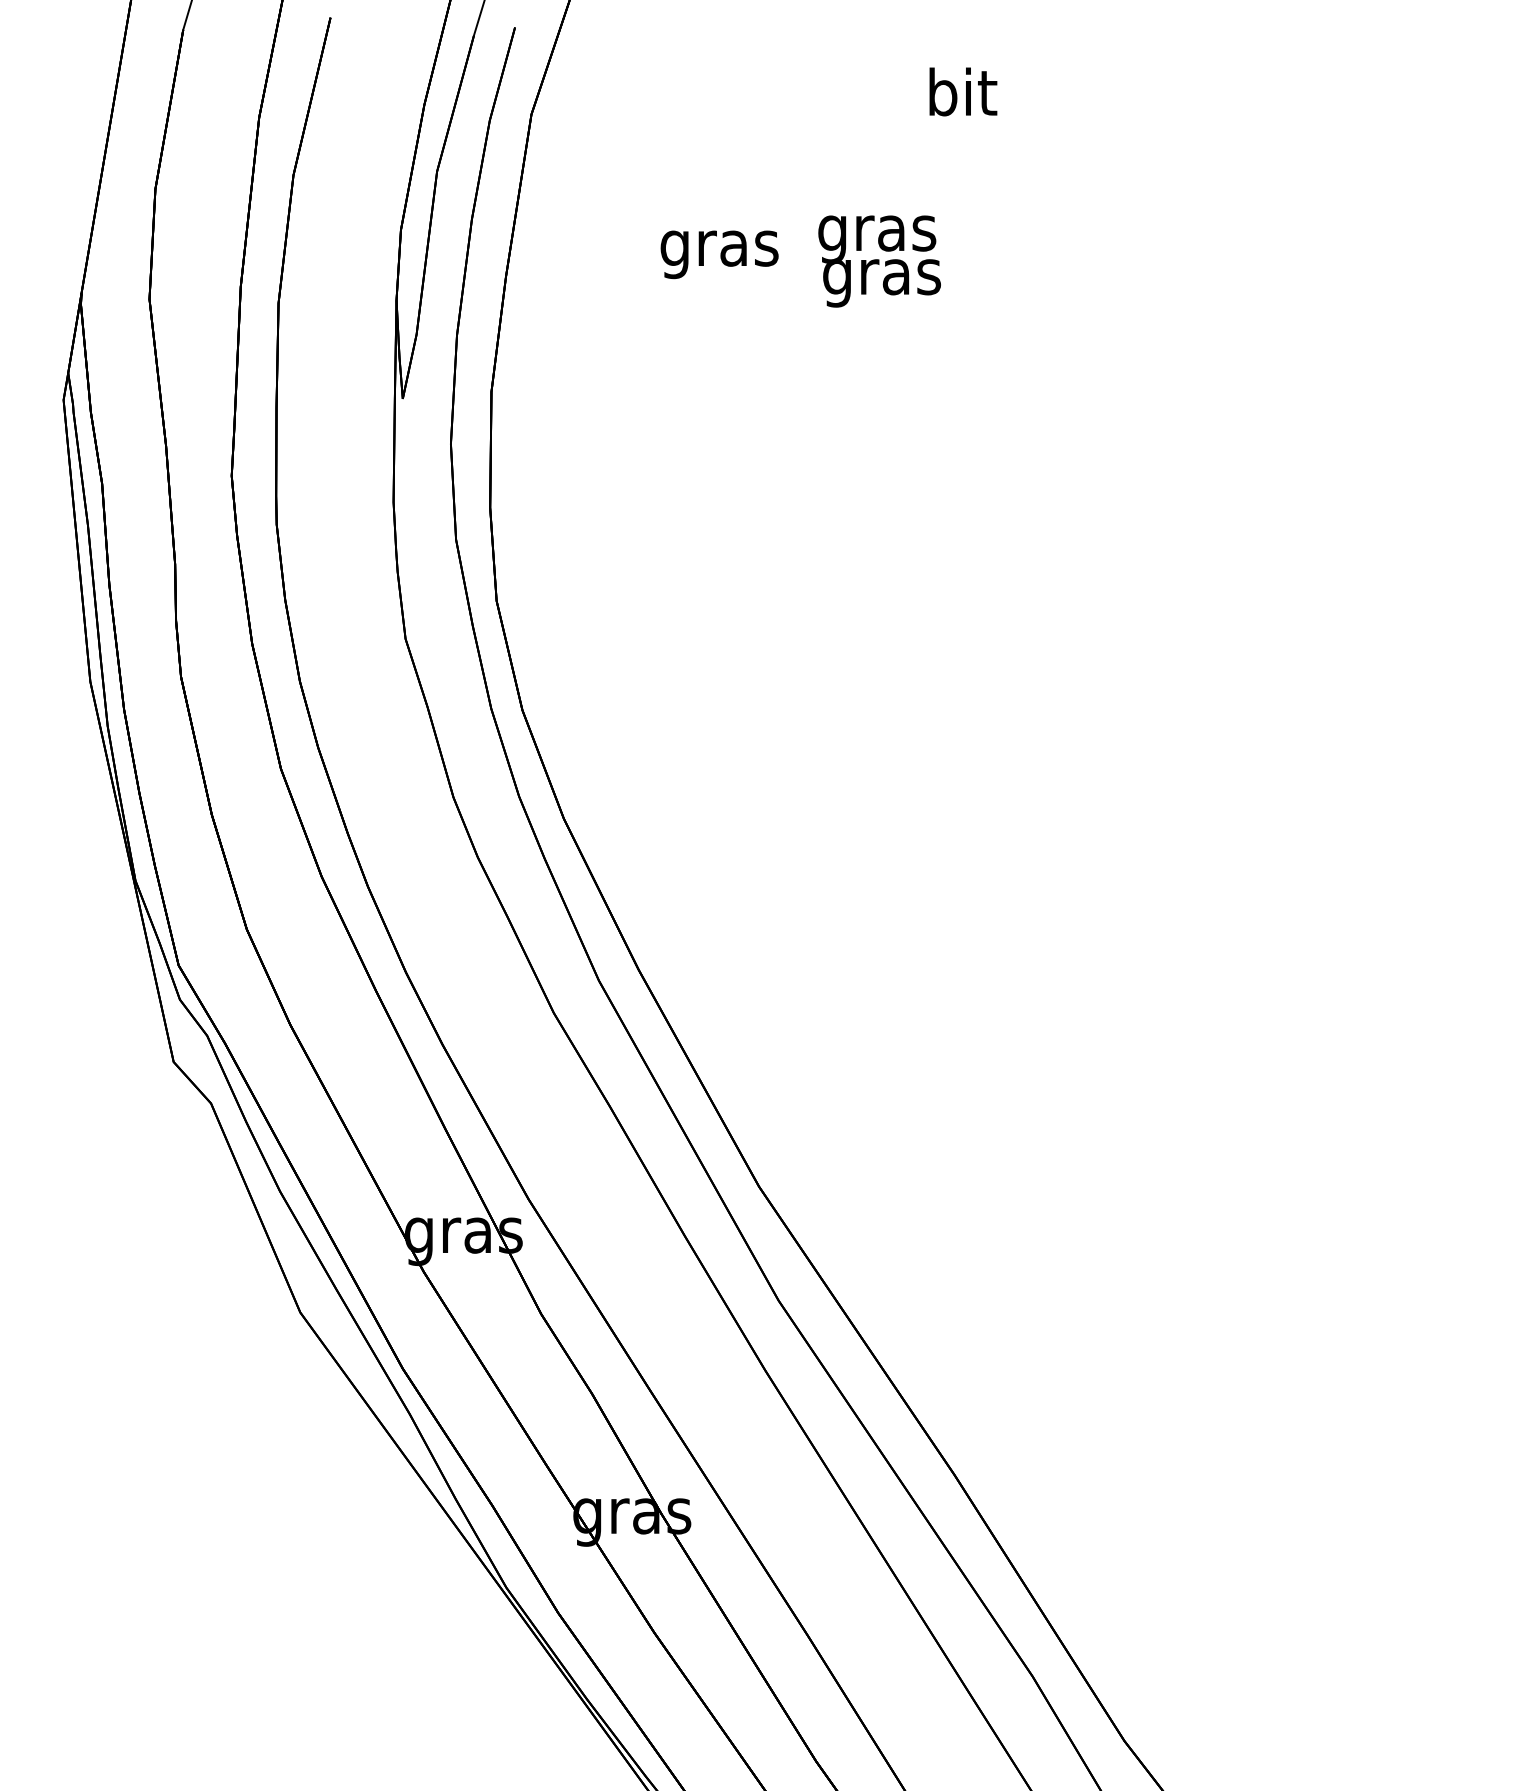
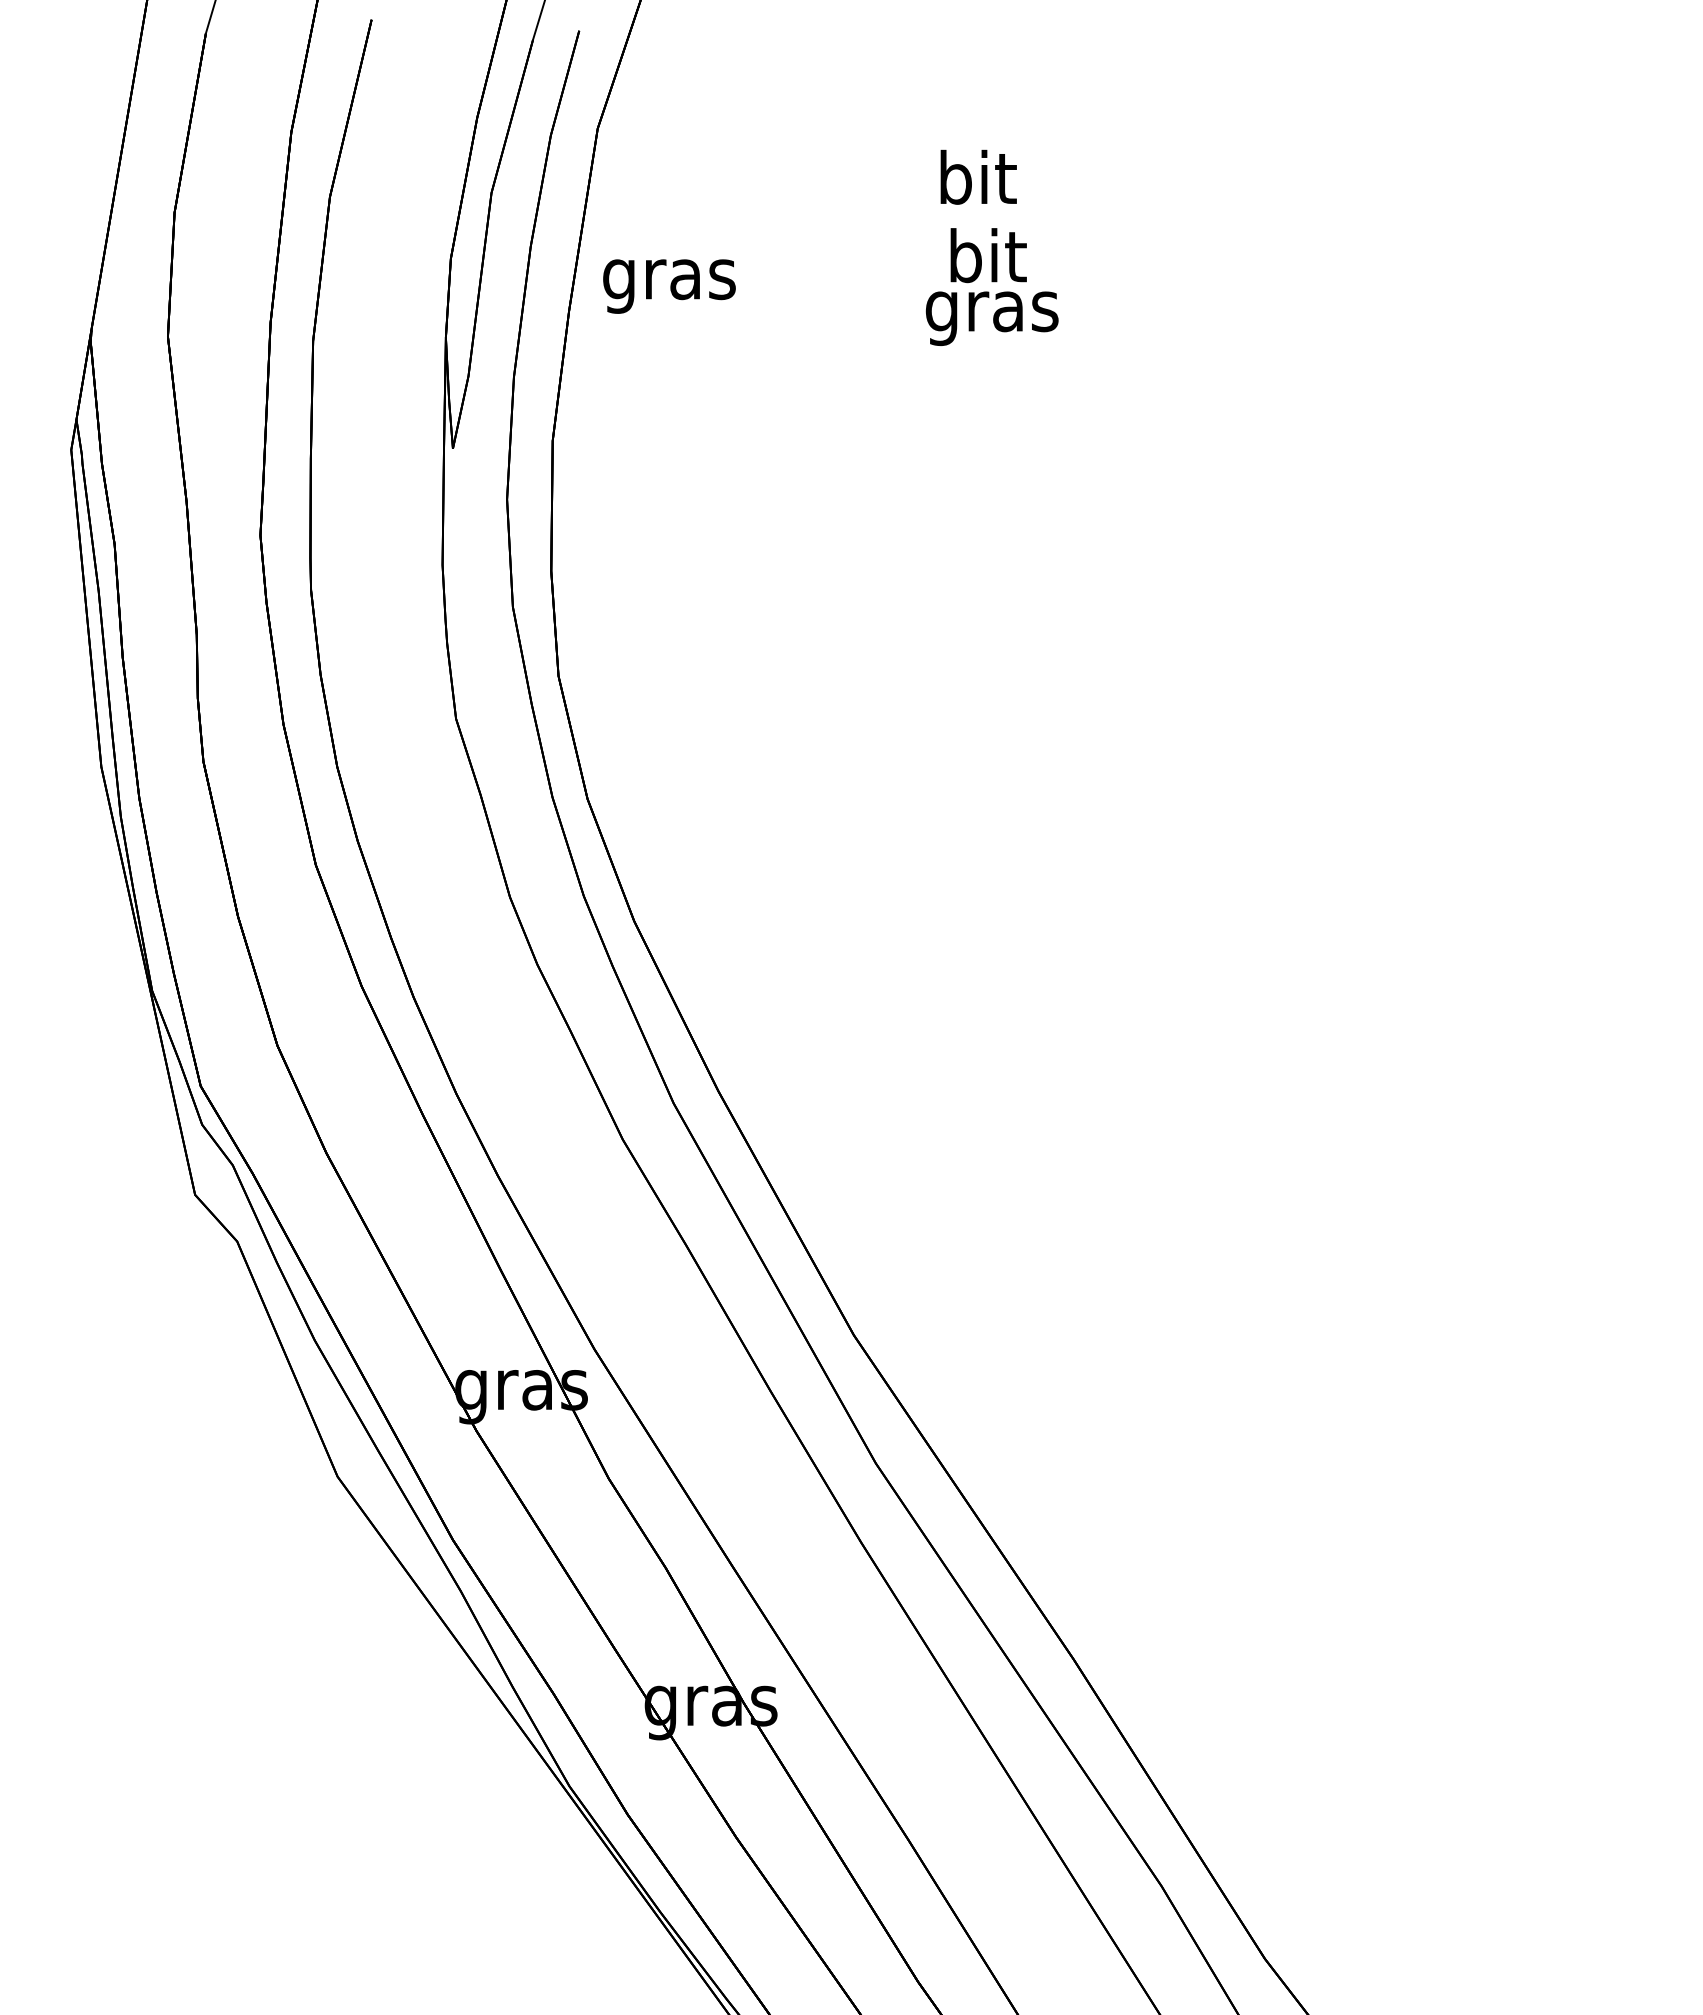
text: (963, 91) -> (978, 176), moved
text: (876, 233) -> (986, 262), gras -> bit
text: (719, 254) -> (669, 286), moved

